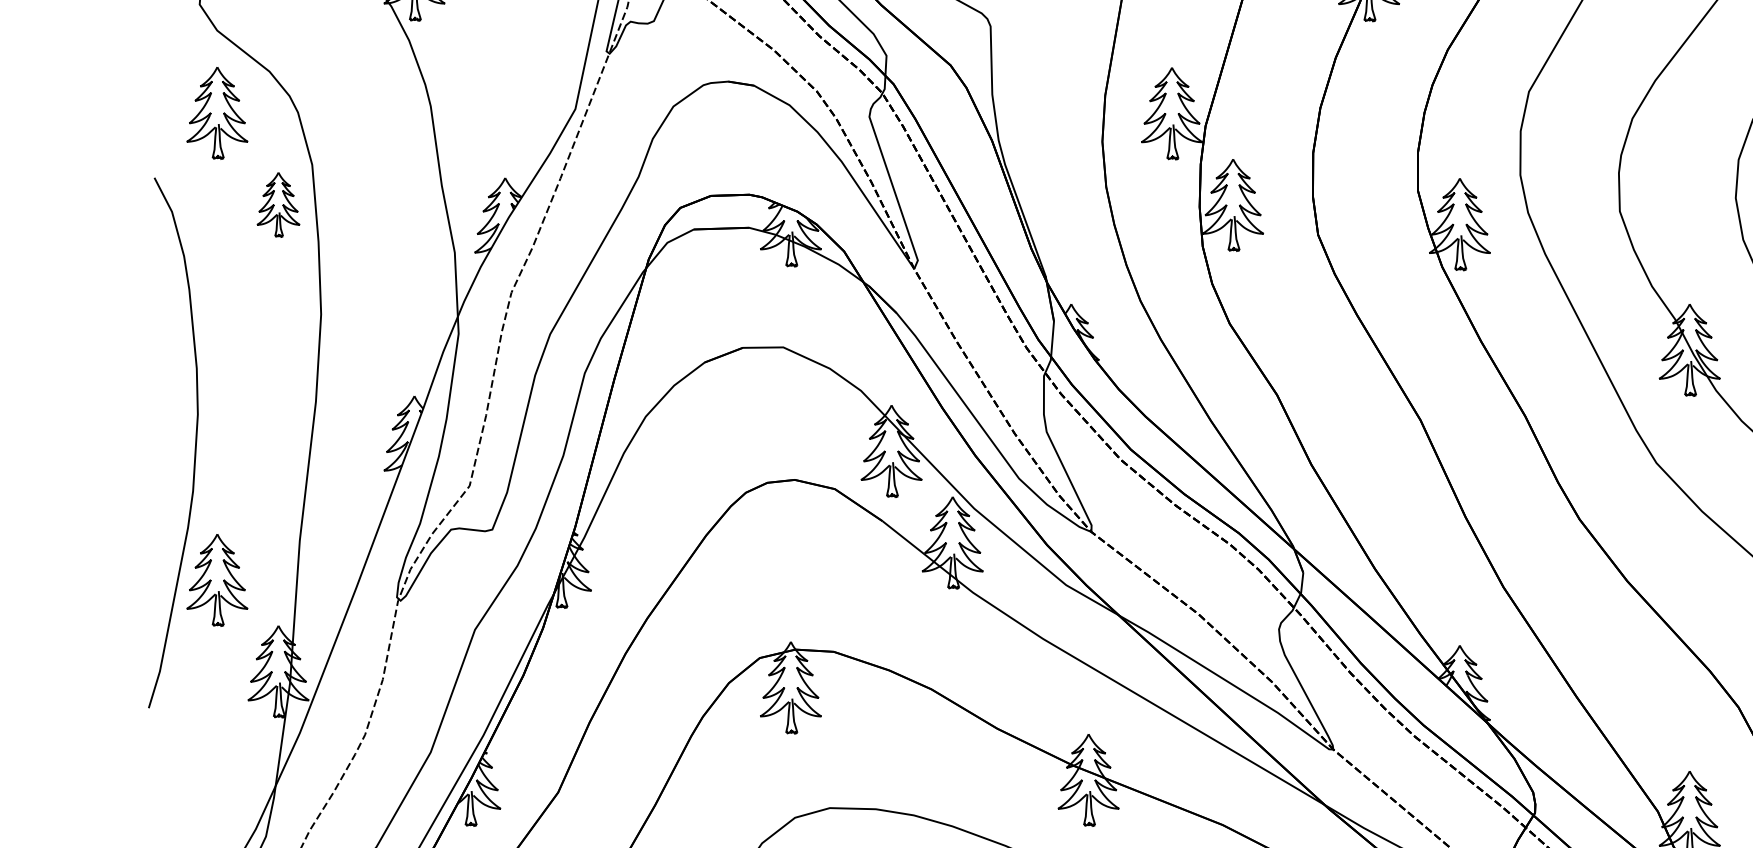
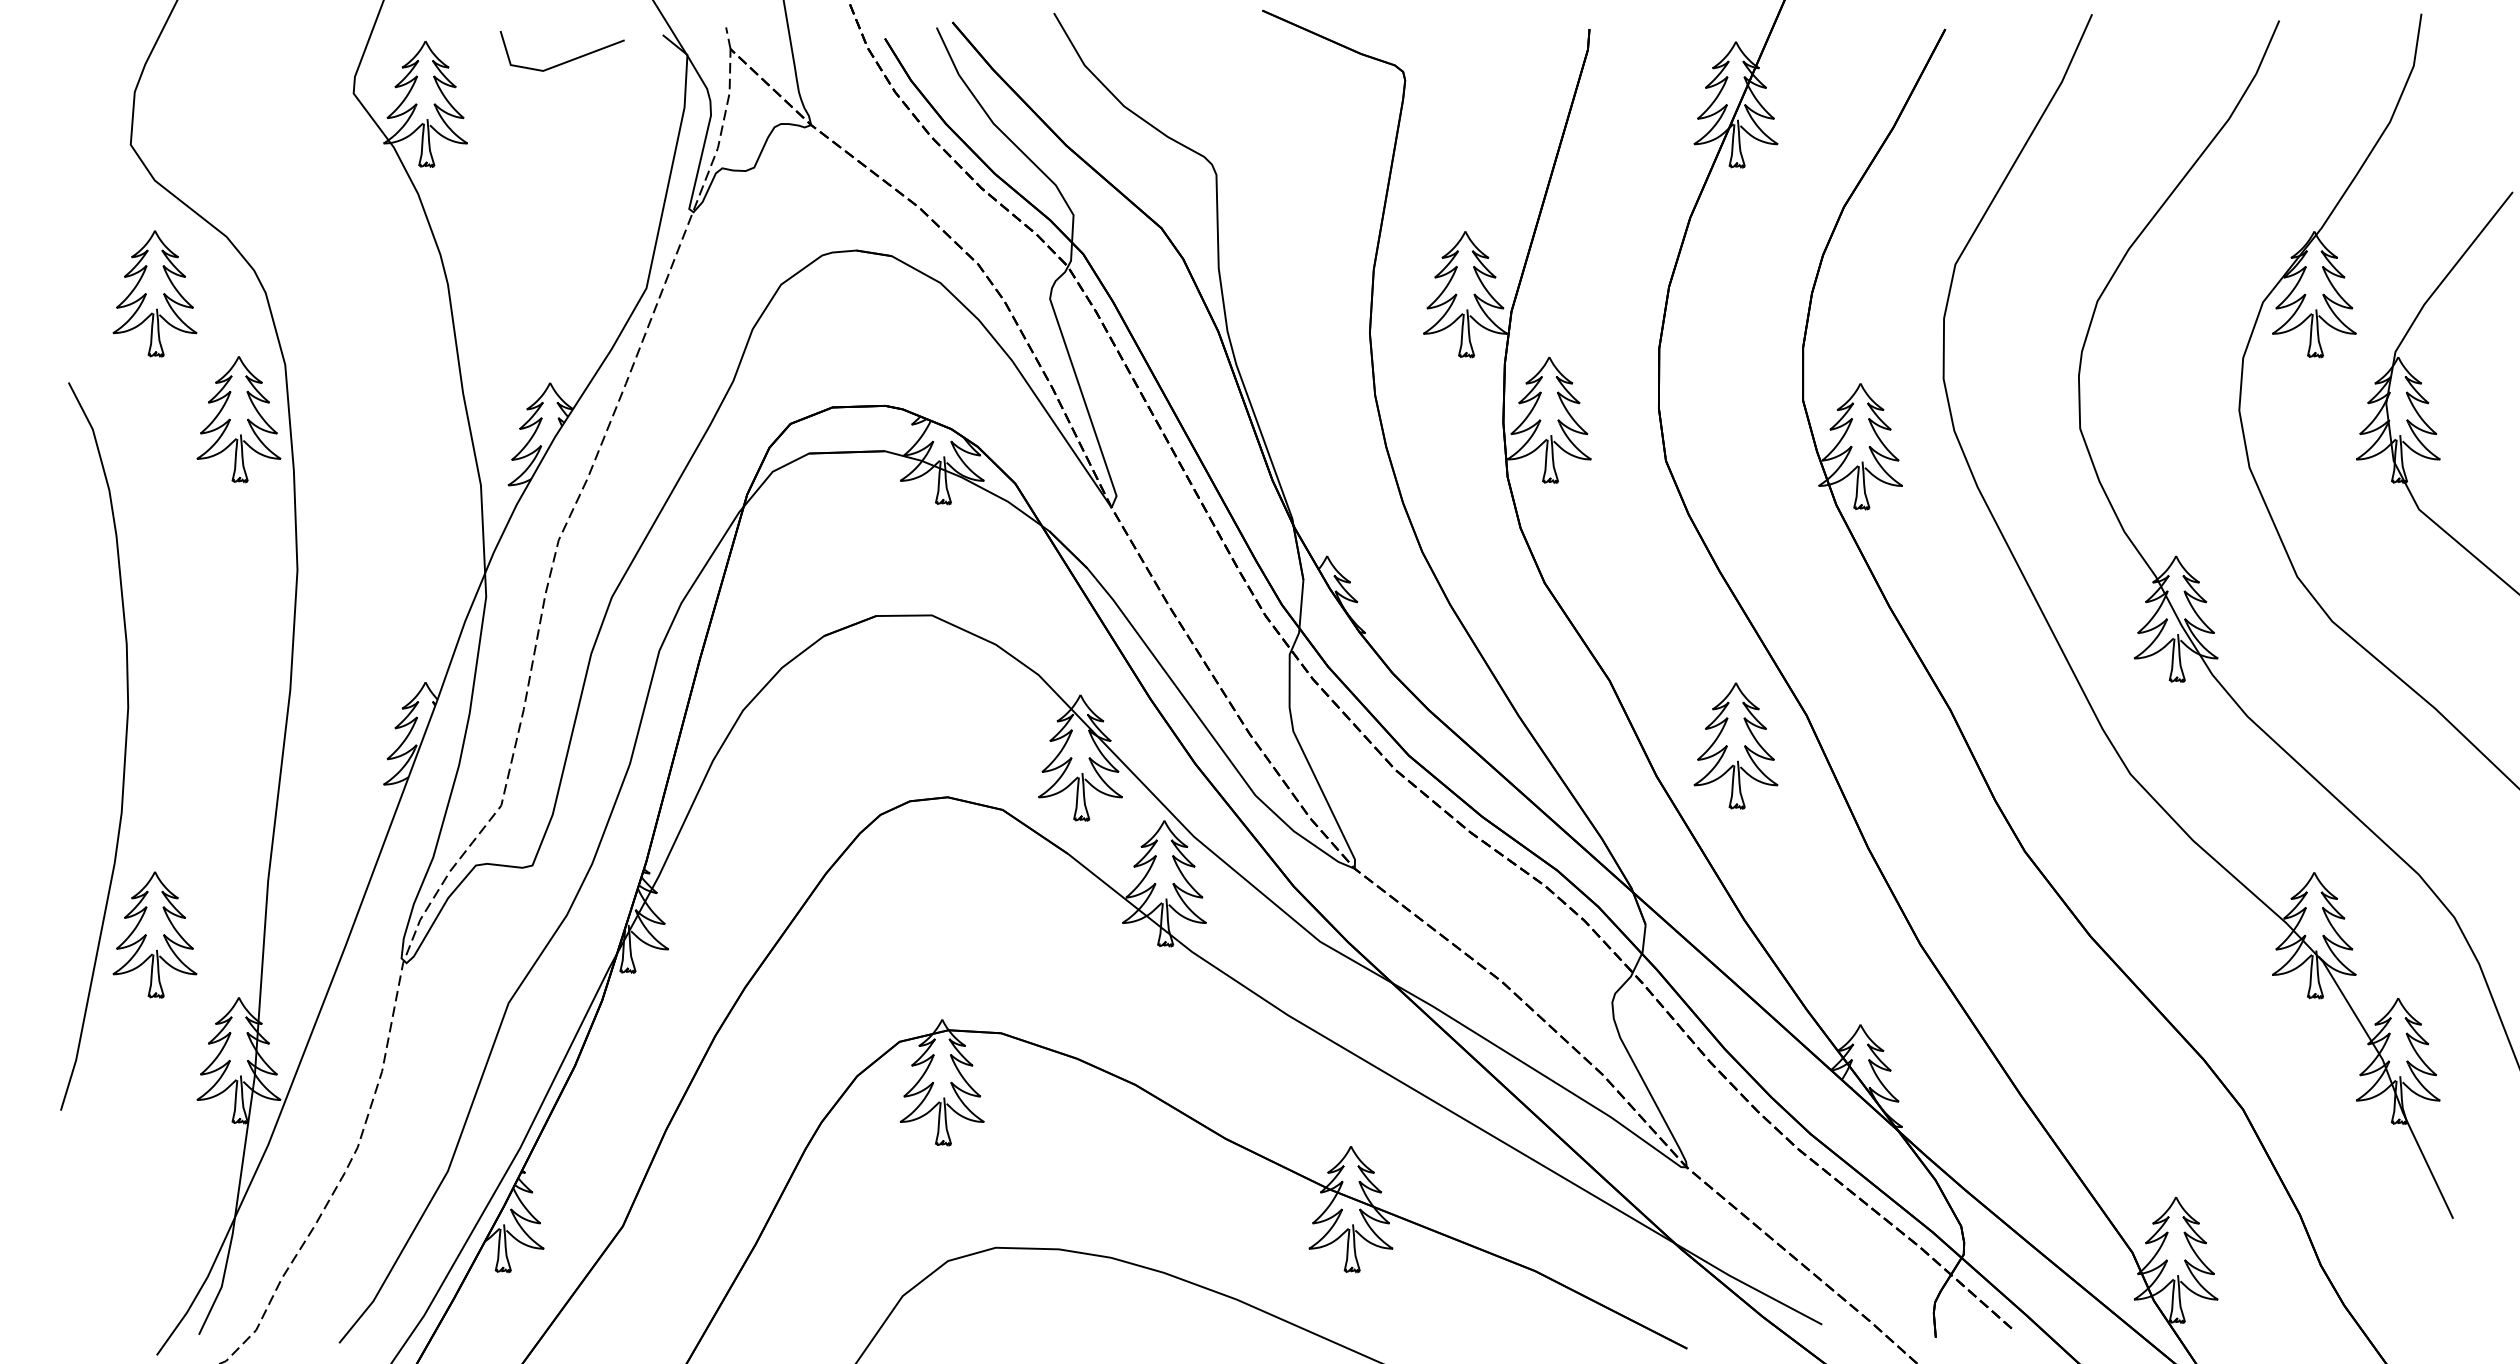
part: (278, 204) -> (238, 419), size x1.43
part: (1368, 442) -> (1735, 745), added

